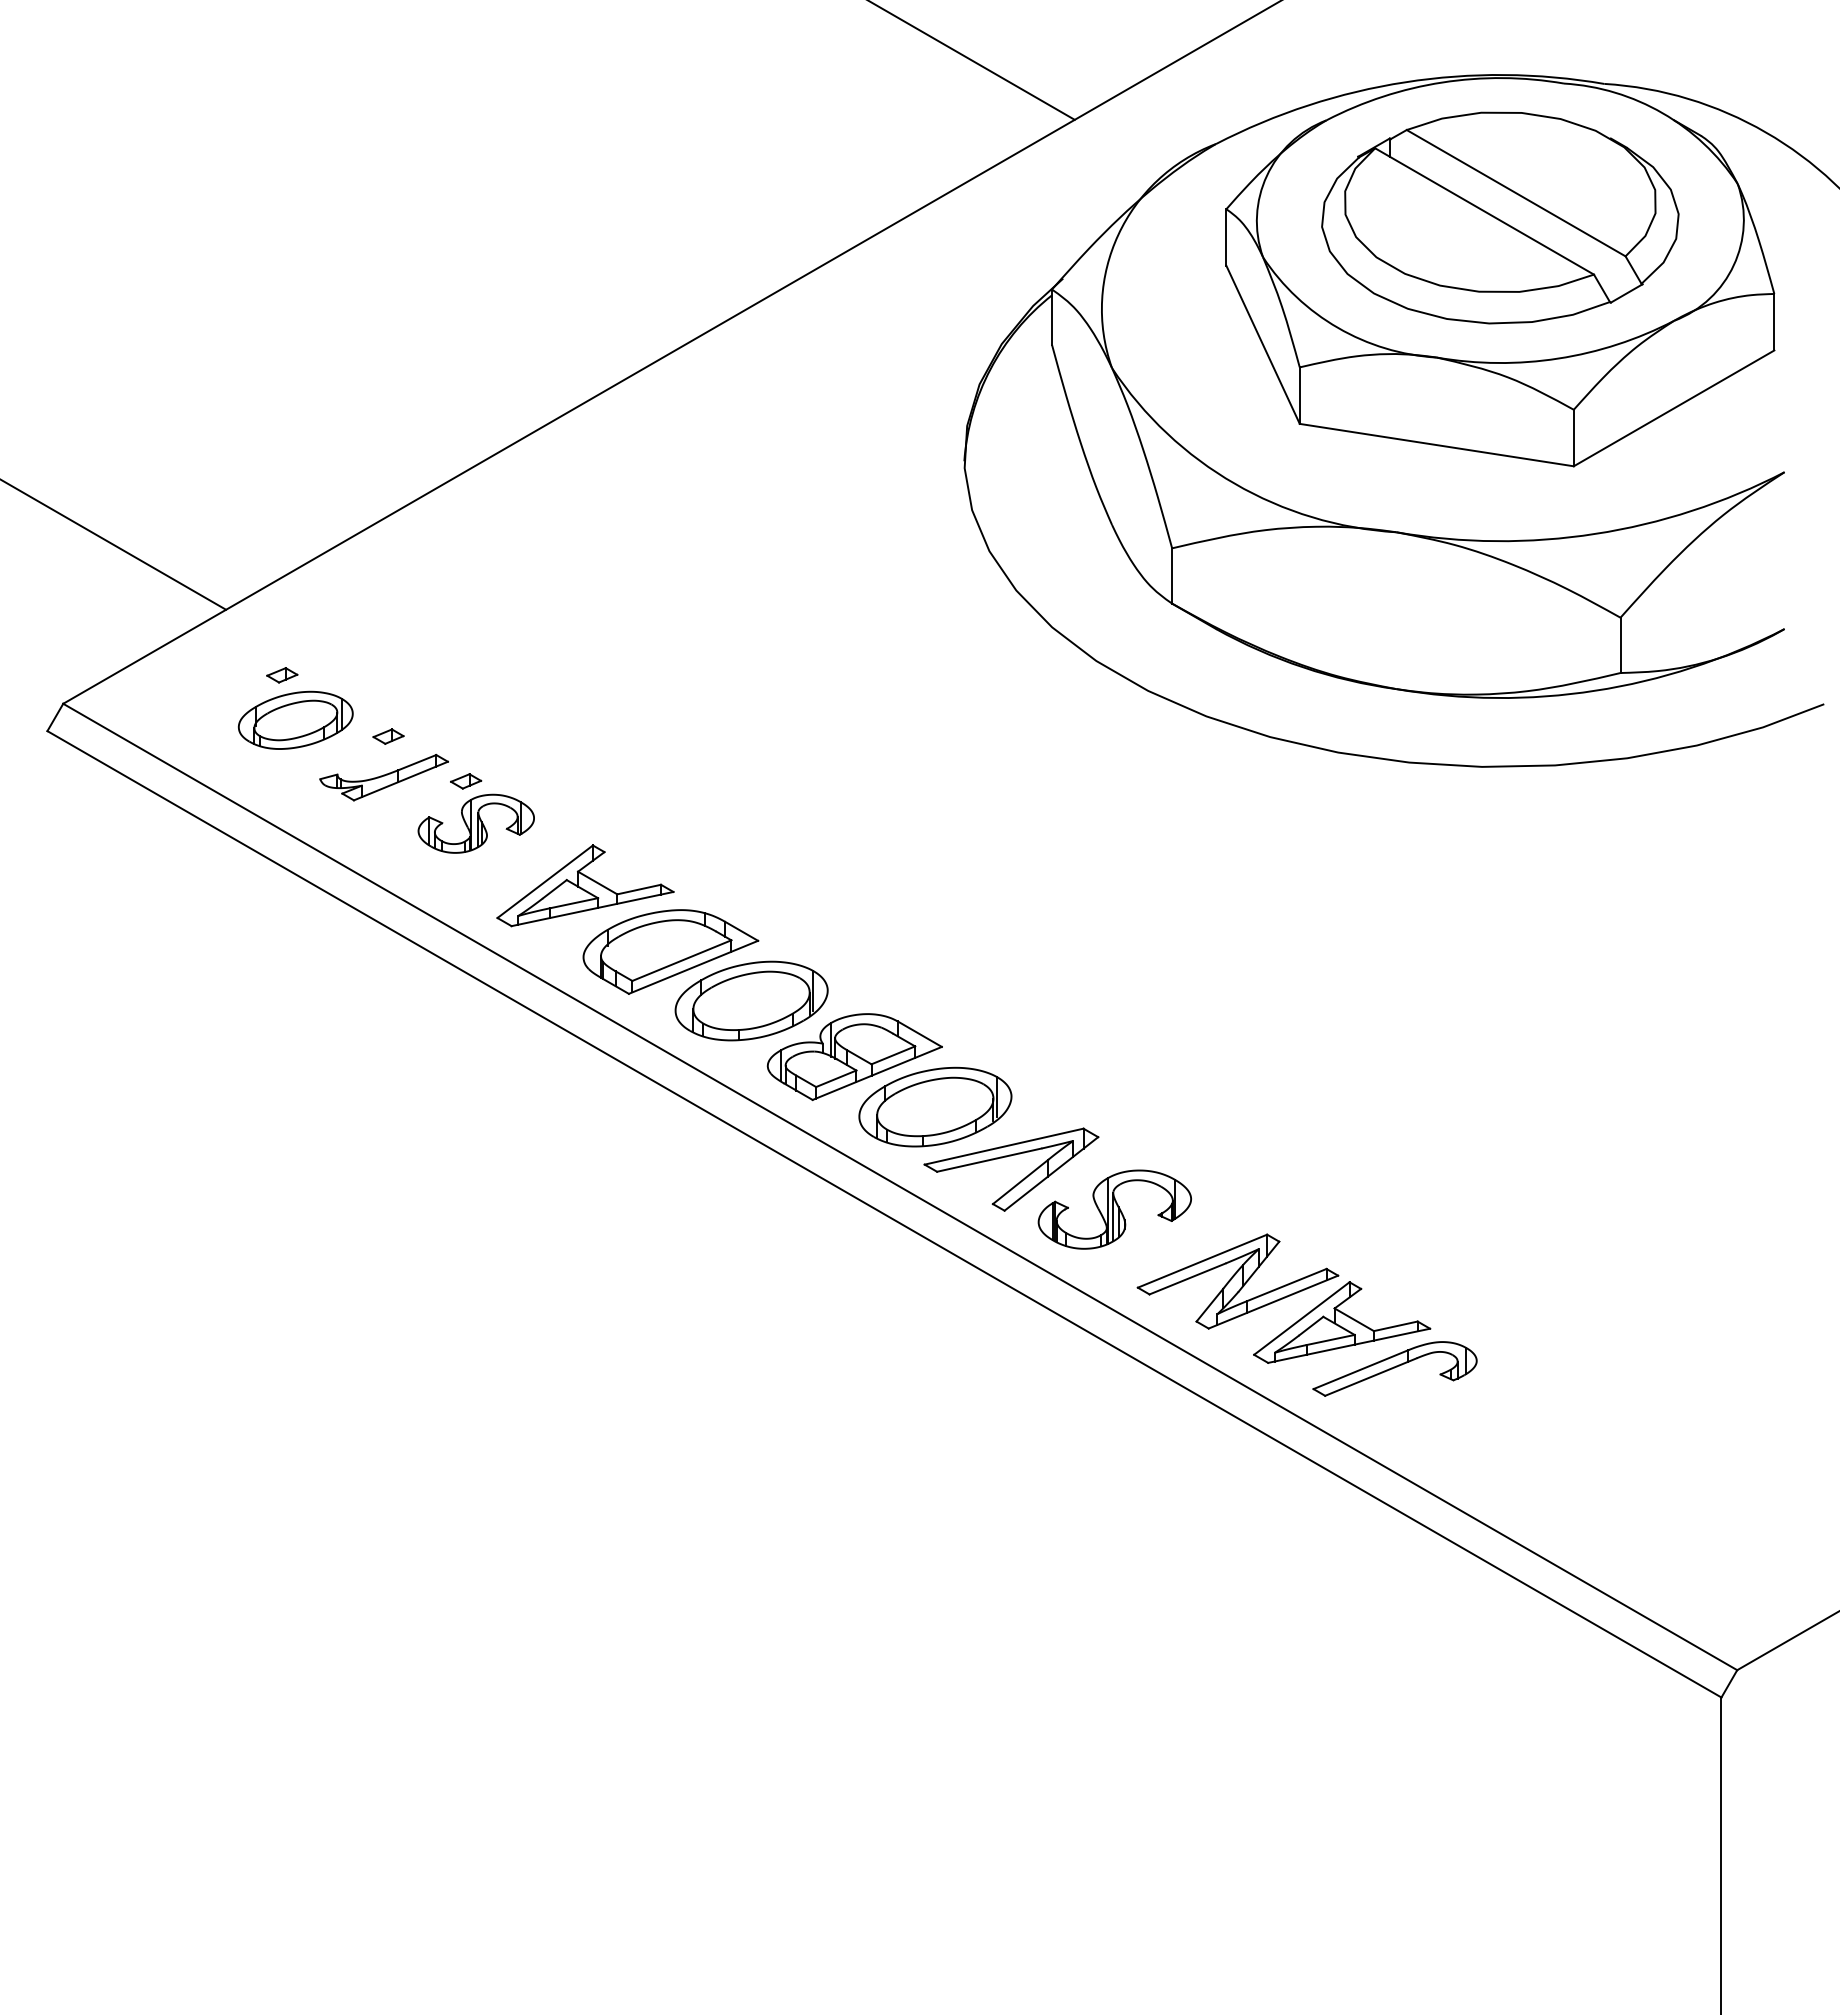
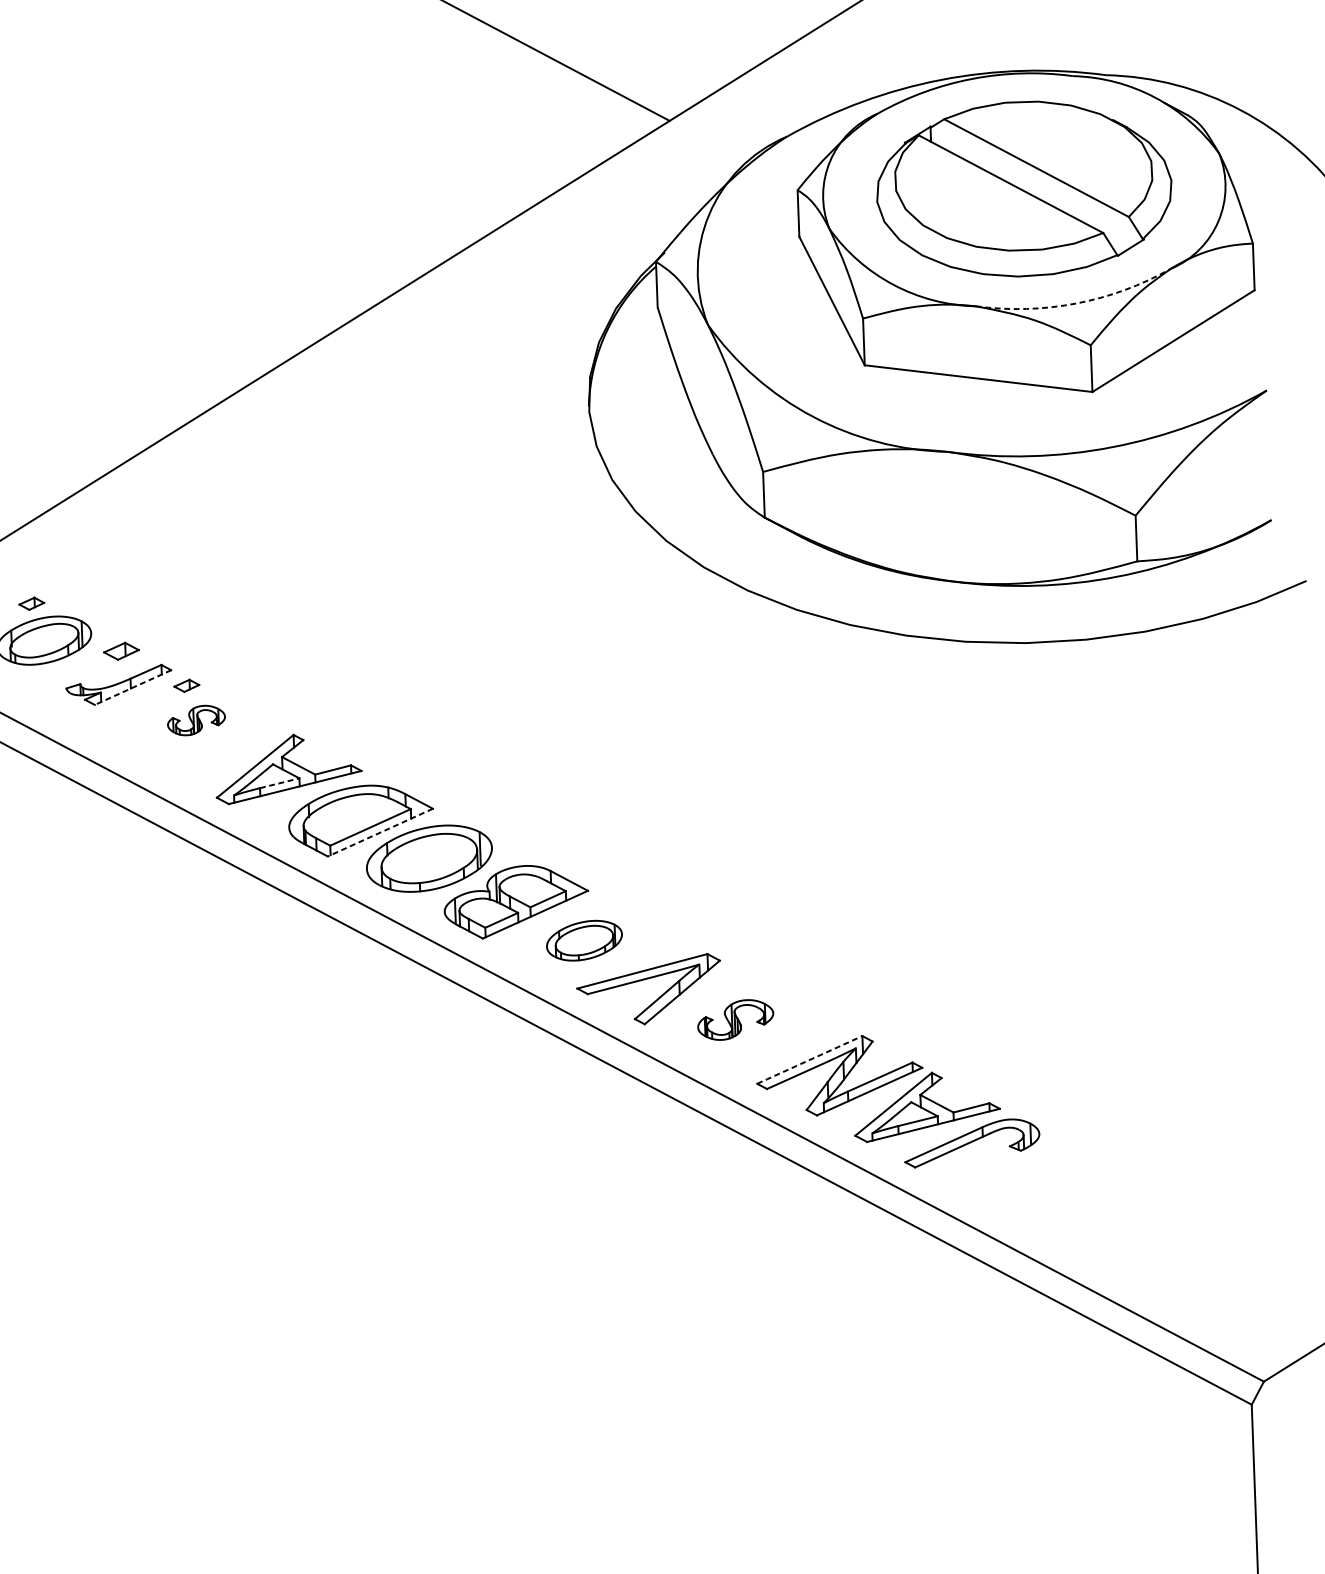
arc: (1558, 358) -> (1076, 303), solid -> dashed
part: (388, 736) -> (121, 651), size x1.4
line: (400, 781) -> (132, 687), solid -> dashed
part: (475, 823) -> (195, 720), size x0.6
line: (574, 903) -> (280, 783), solid -> dashed
line: (693, 967) -> (380, 832), solid -> dashed
part: (935, 1106) -> (584, 940), size x0.6
part: (1114, 1209) -> (735, 1019), size x0.6
line: (1202, 1261) -> (809, 1060), solid -> dashed

